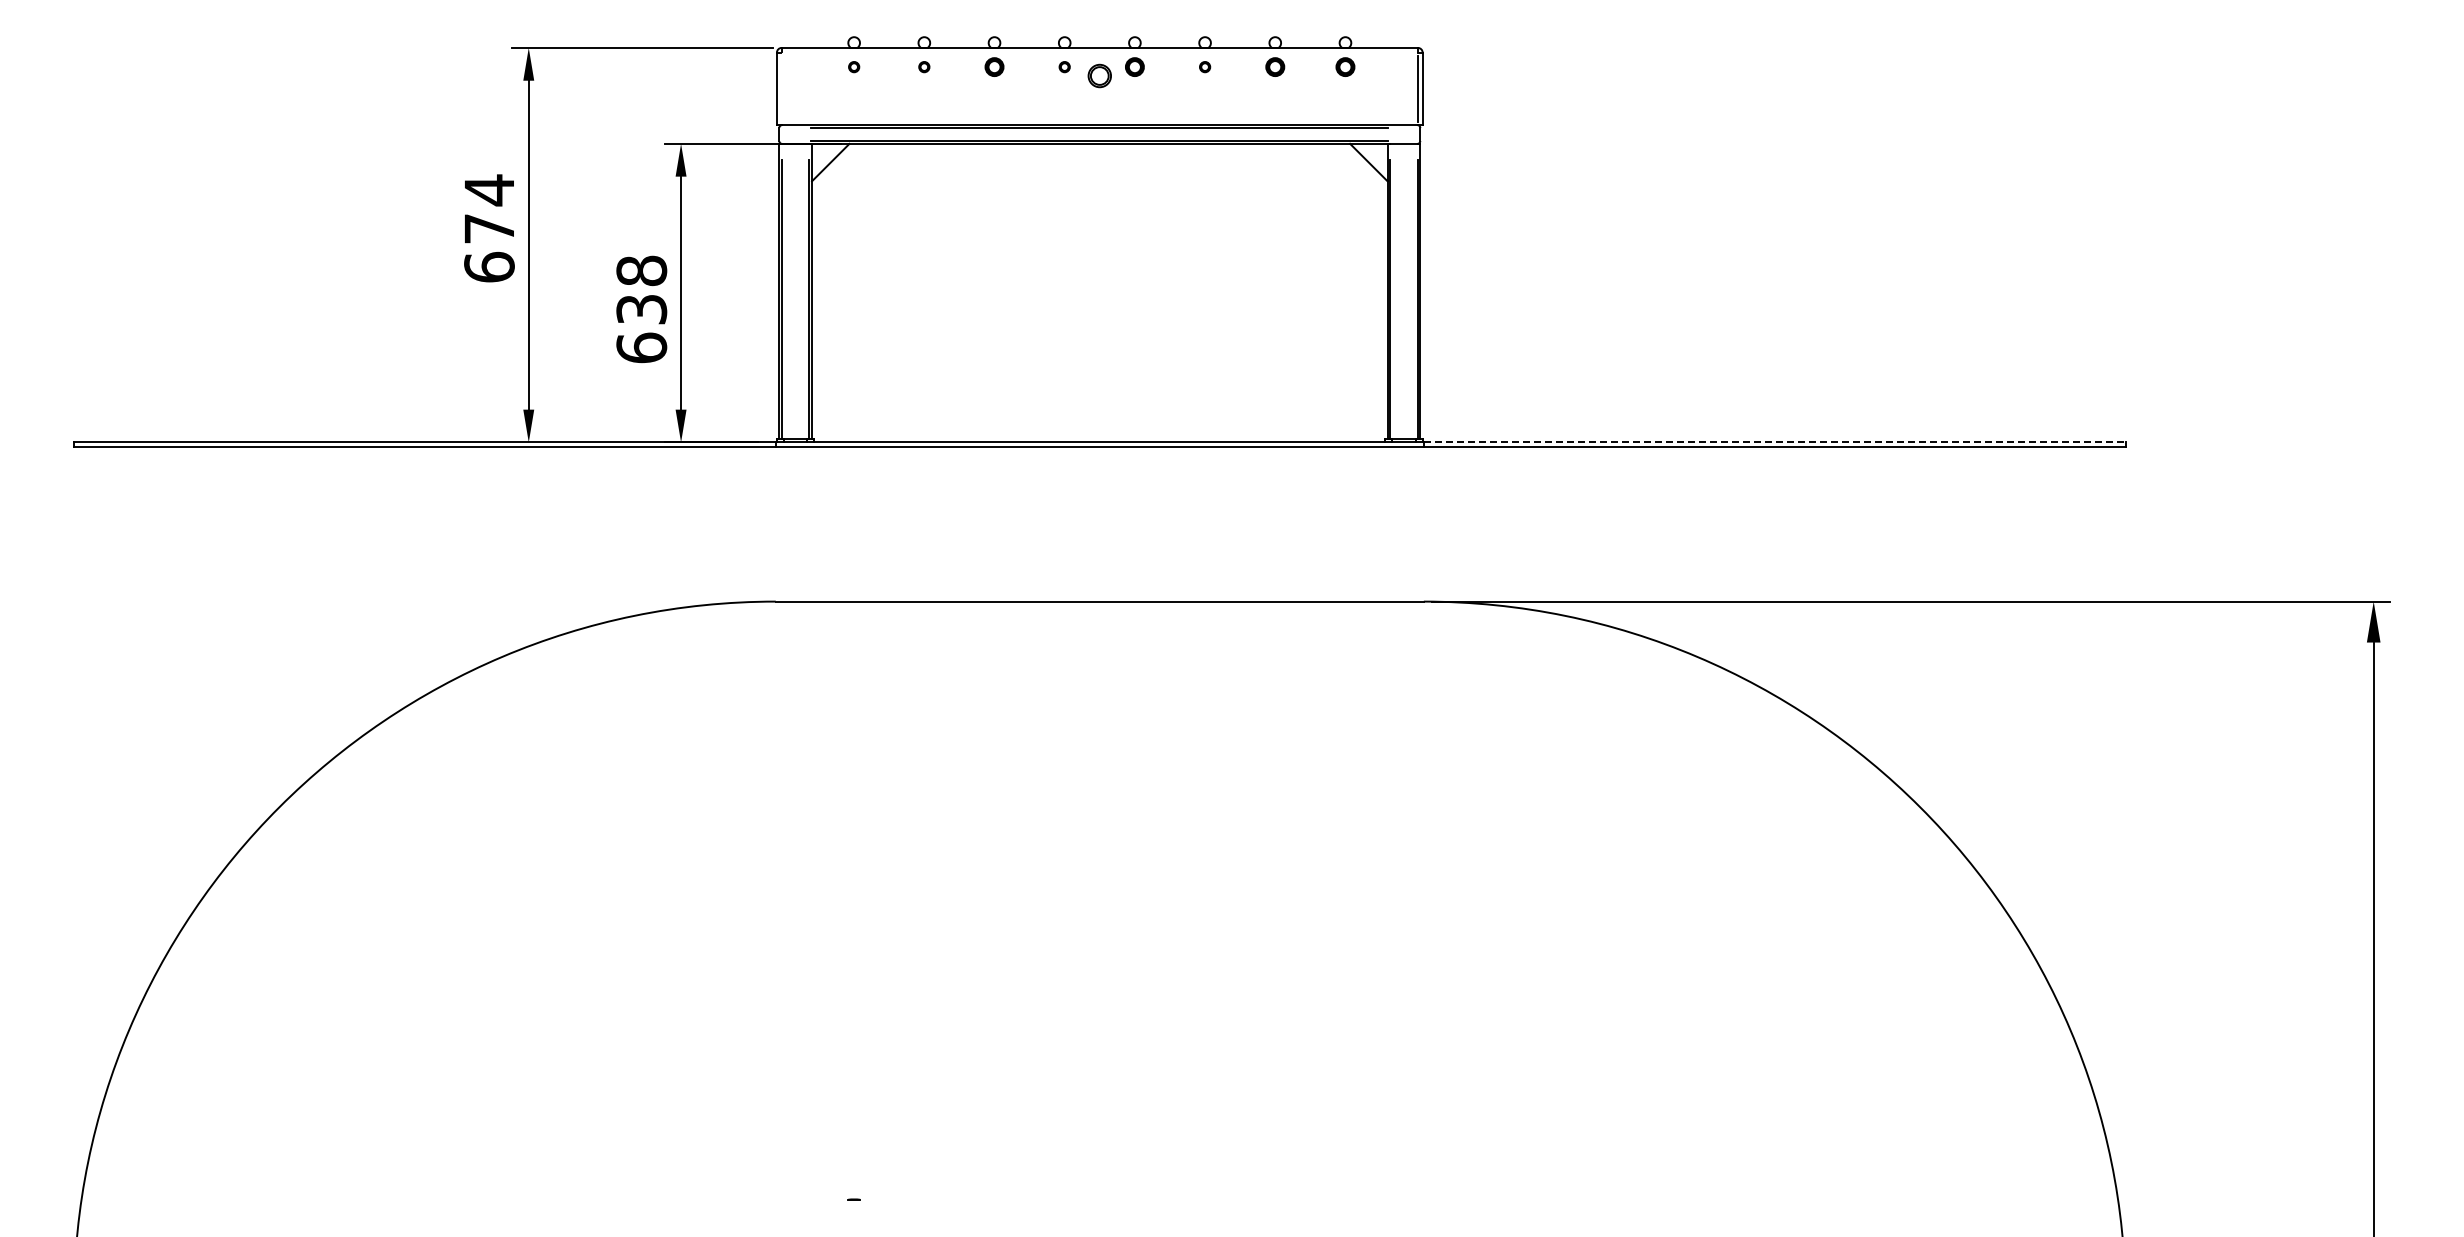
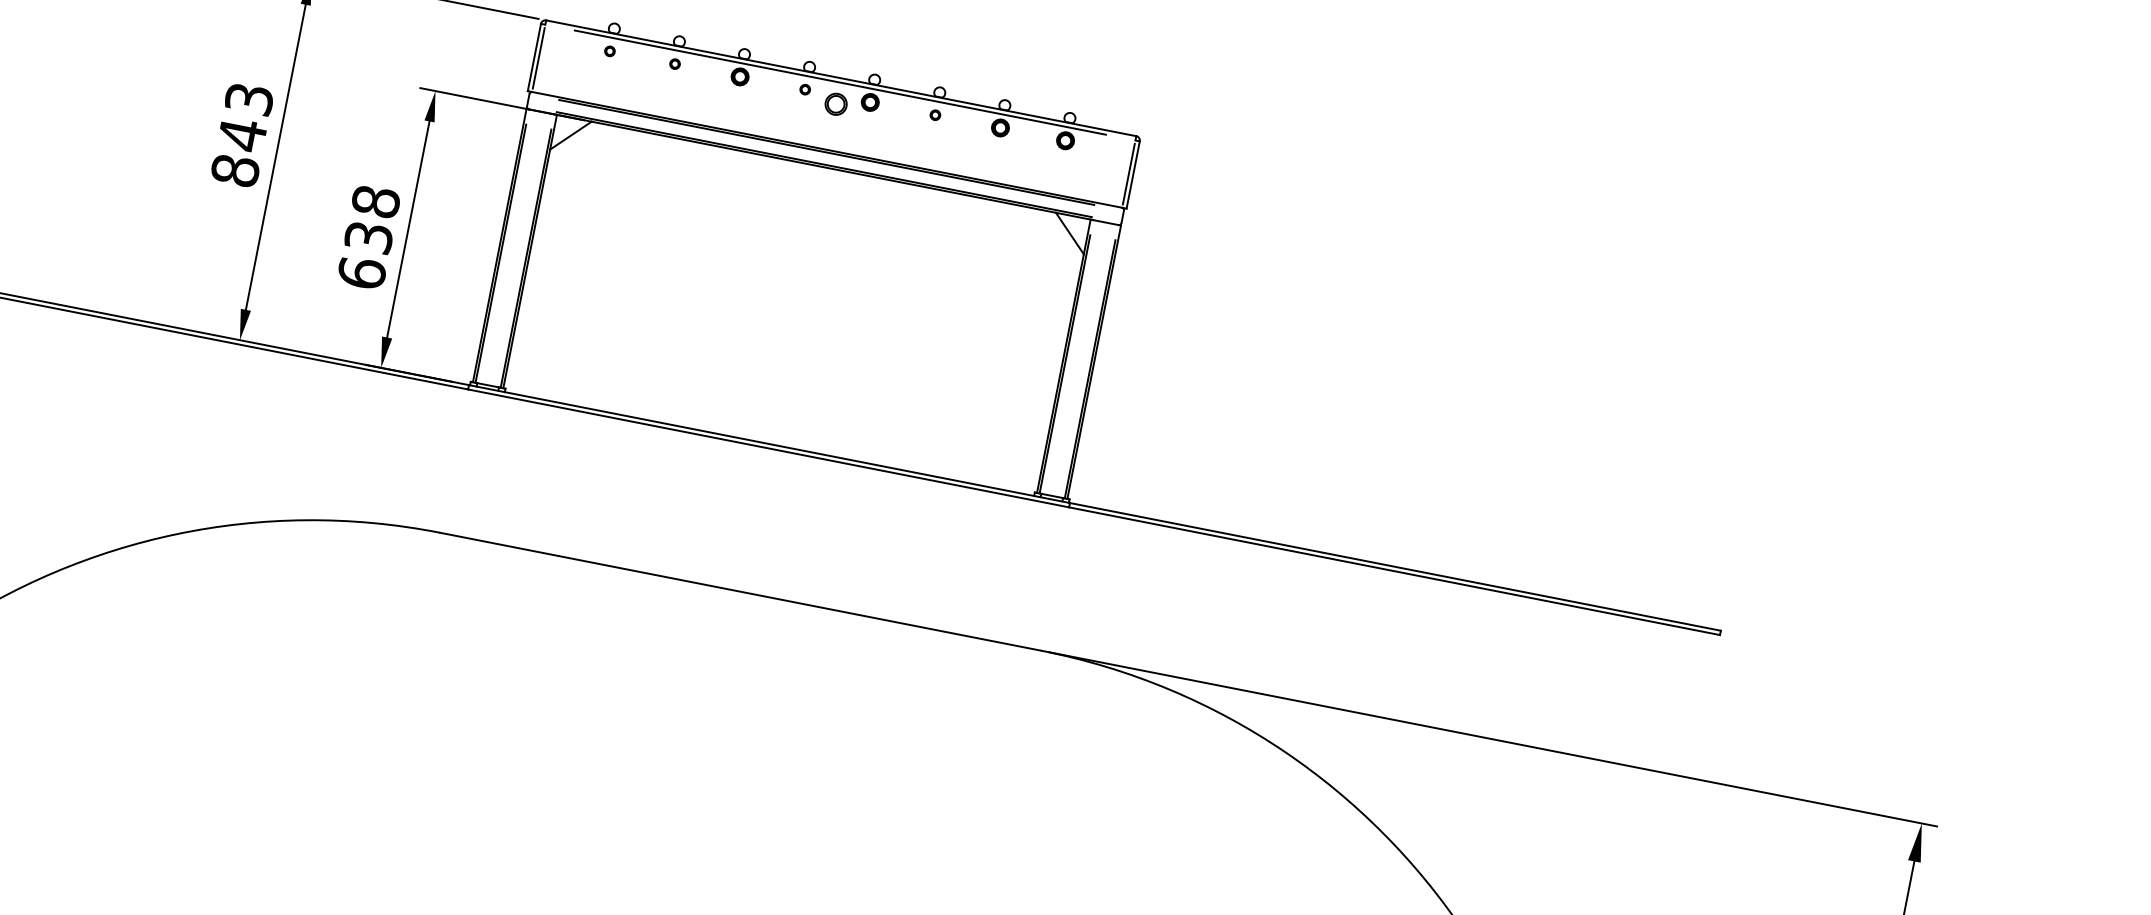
line: (1099, 52) -> (840, 82), added
line: (781, 88) -> (538, 57), added
text: (489, 228) -> (242, 134), 674 -> 843
line: (1774, 442) -> (1395, 566), dashed -> solid

